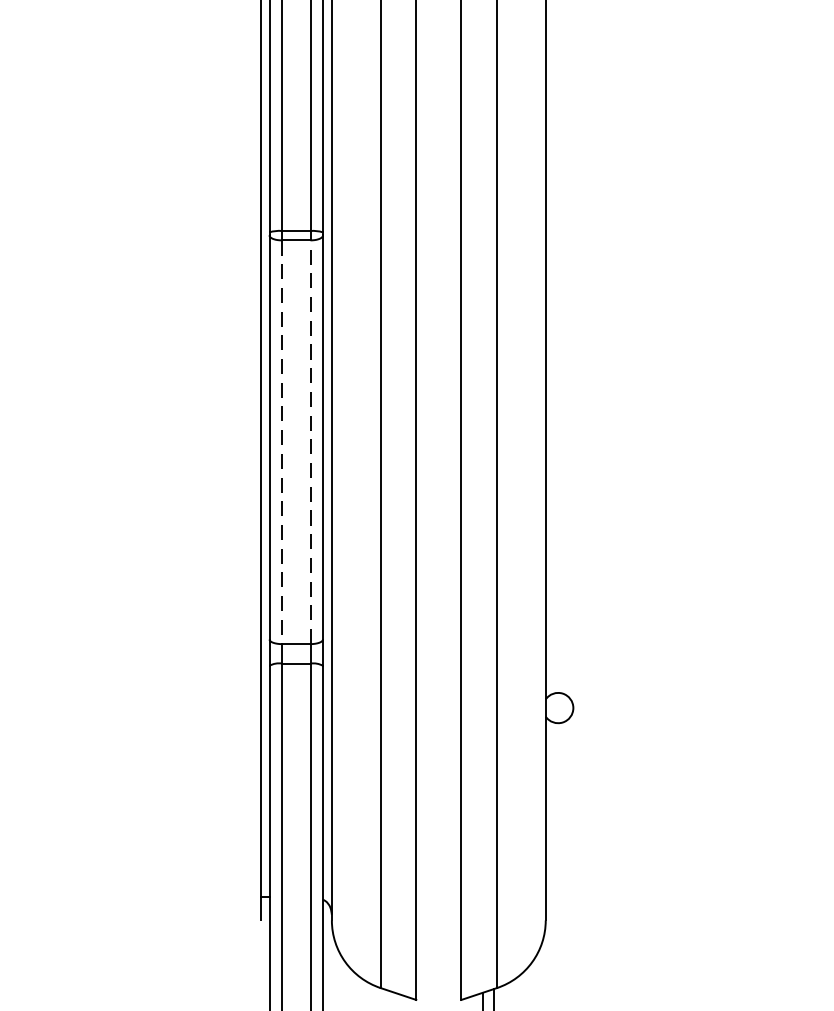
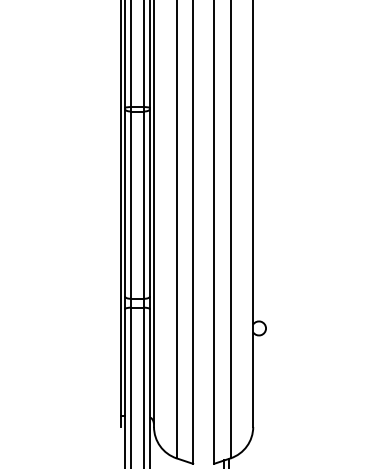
line: (281, 442) -> (130, 205), dashed -> solid
line: (311, 442) -> (144, 205), dashed -> solid

